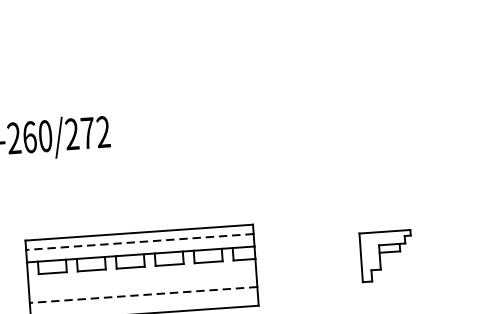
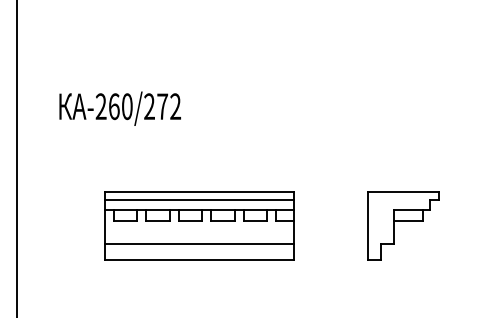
line: (139, 241) -> (199, 199), dashed -> solid
part: (386, 255) -> (403, 225), size x1.67
line: (143, 295) -> (199, 244), dashed -> solid

